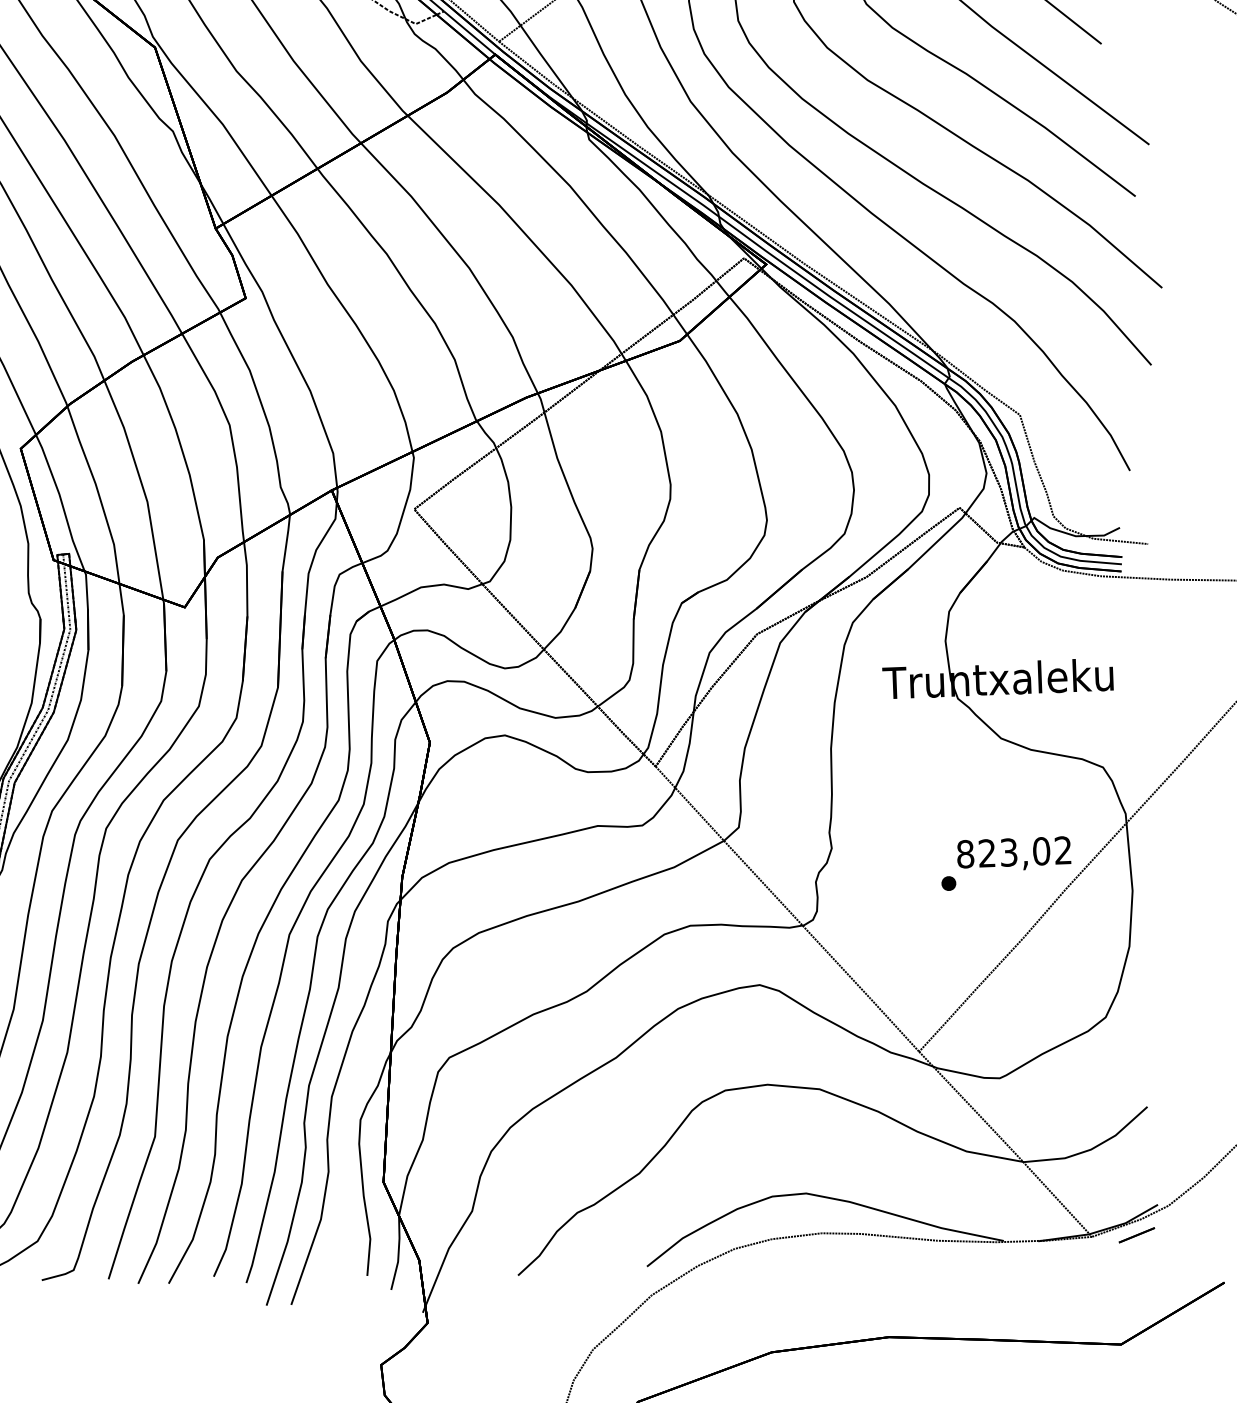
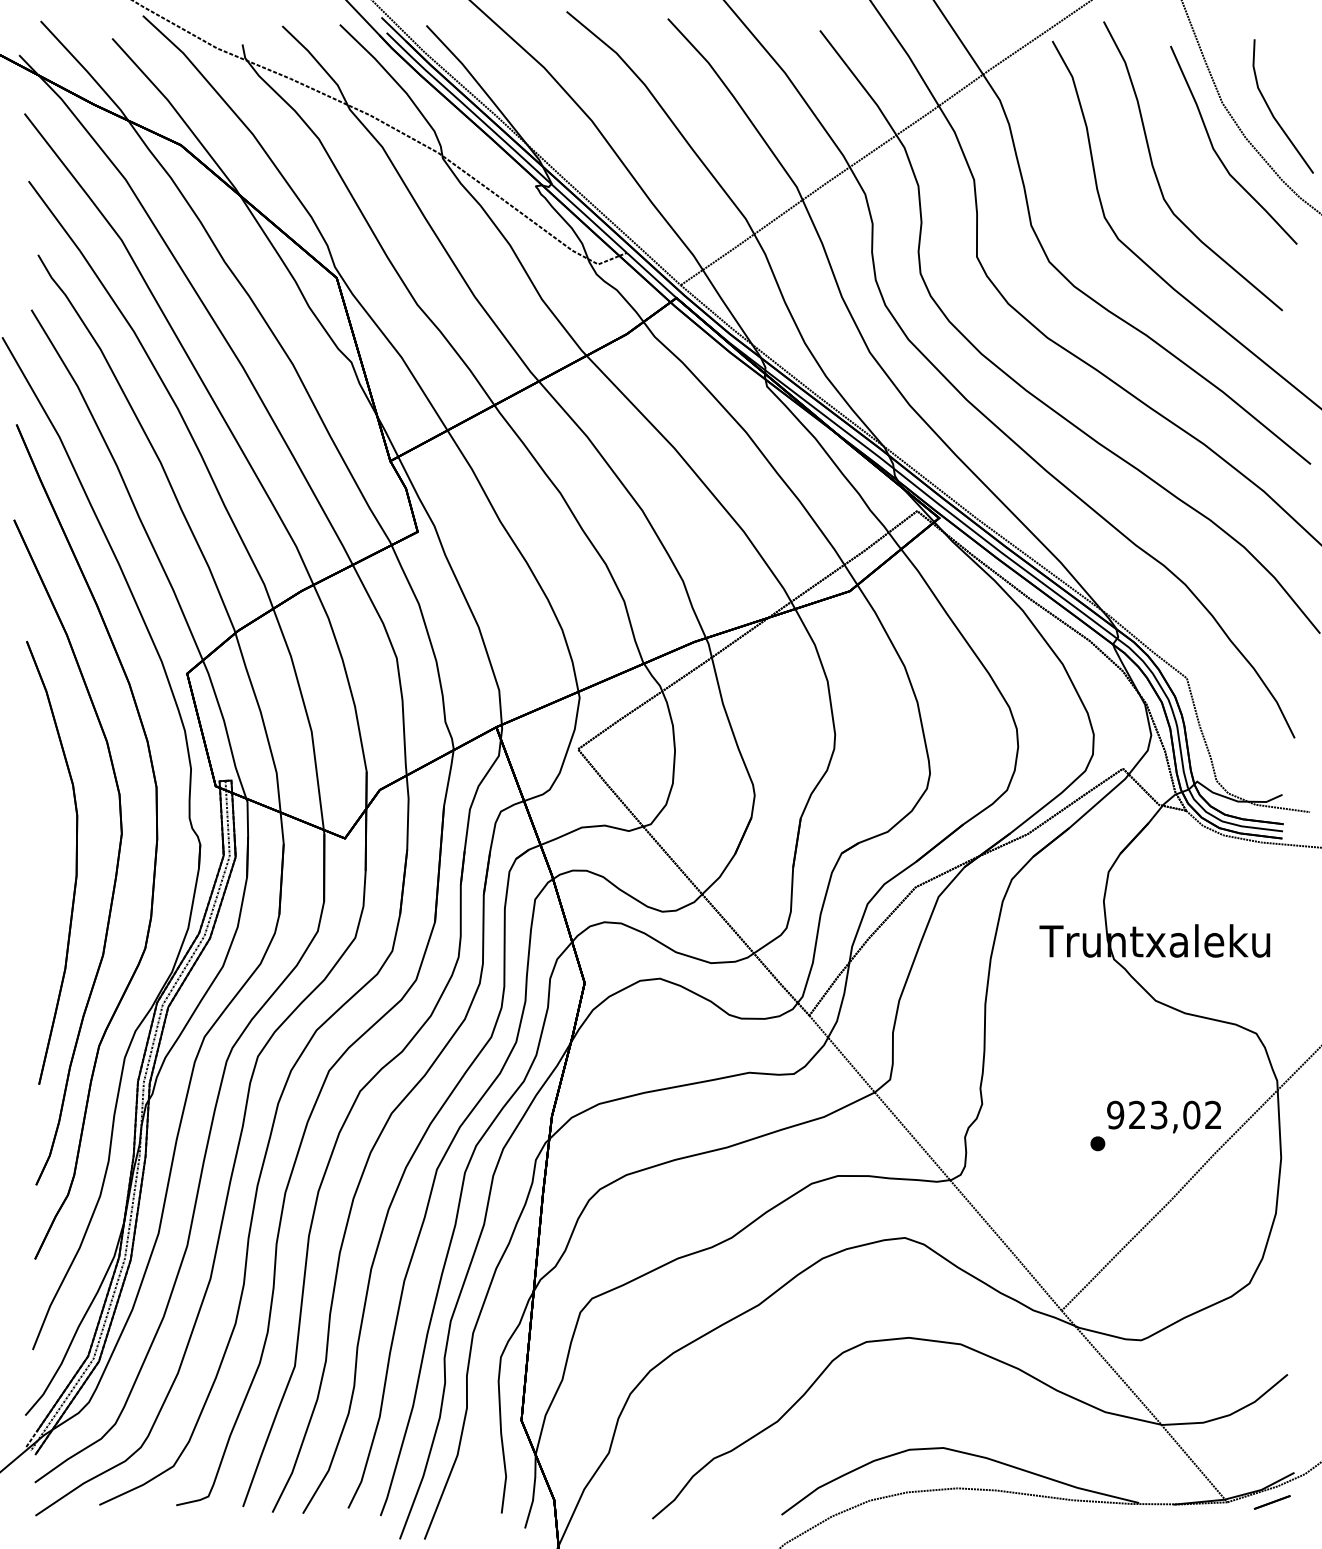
text: (965, 854) -> (1115, 1115), 823,02 -> 923,02

